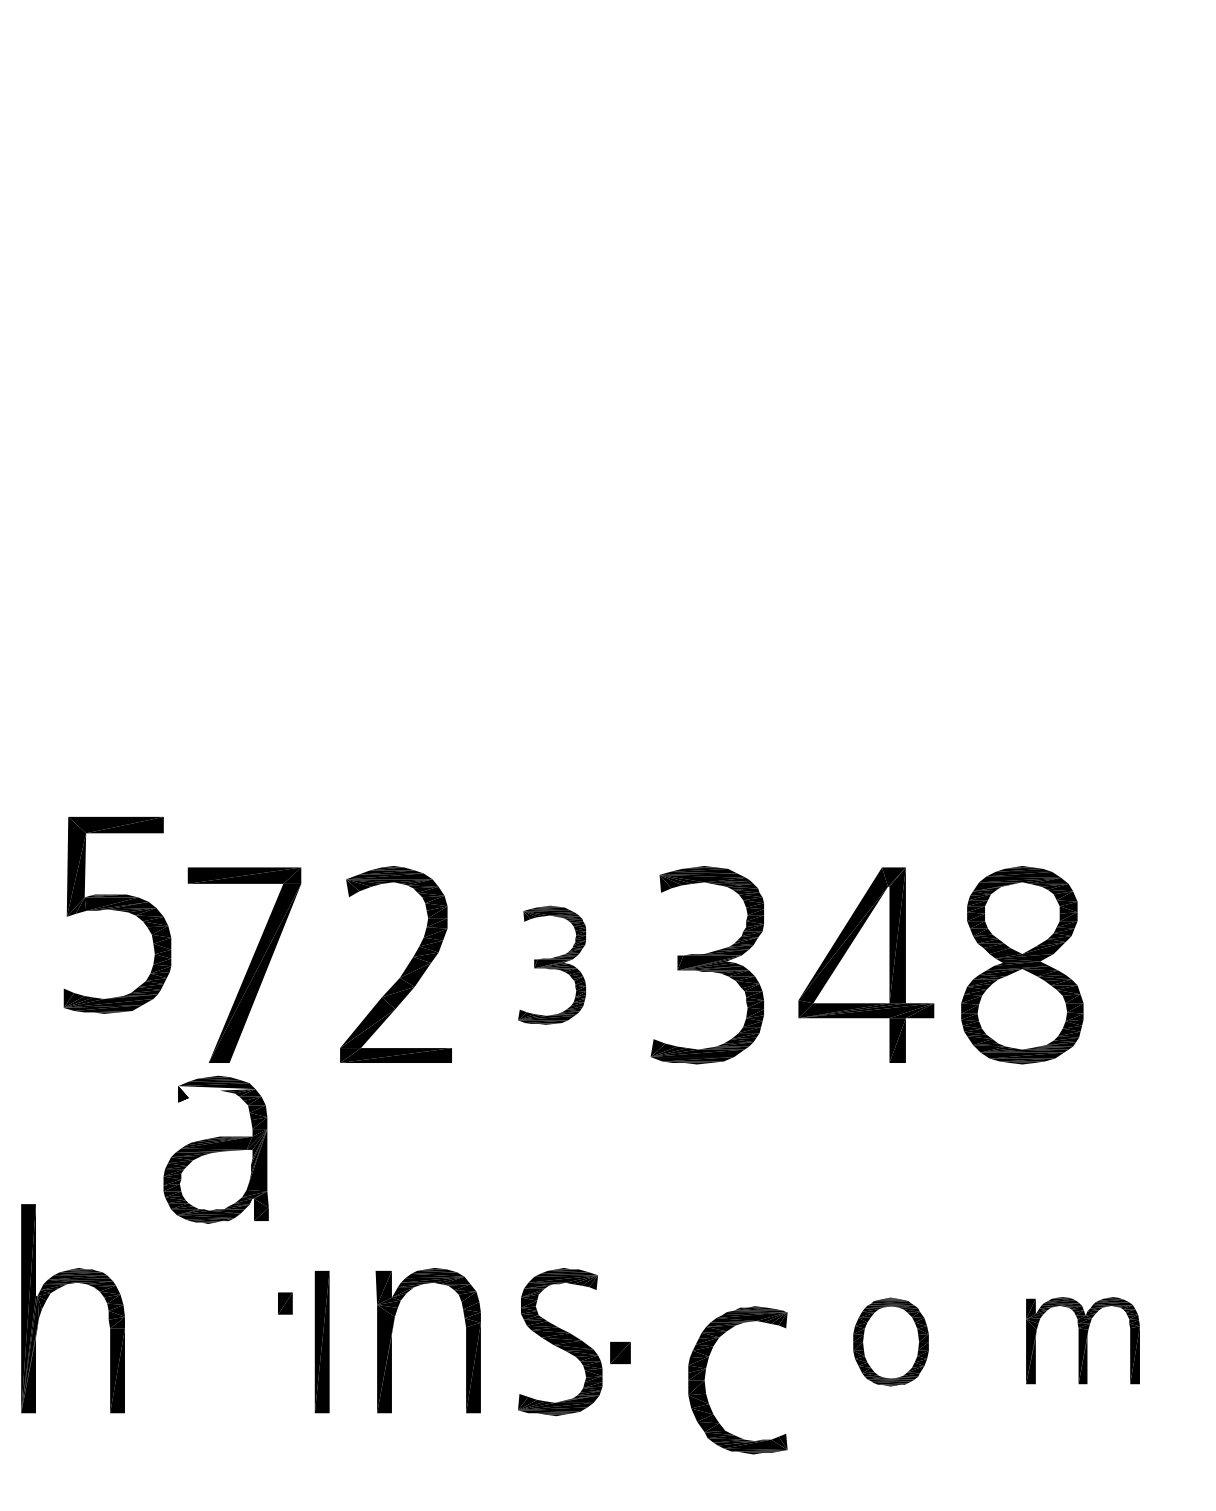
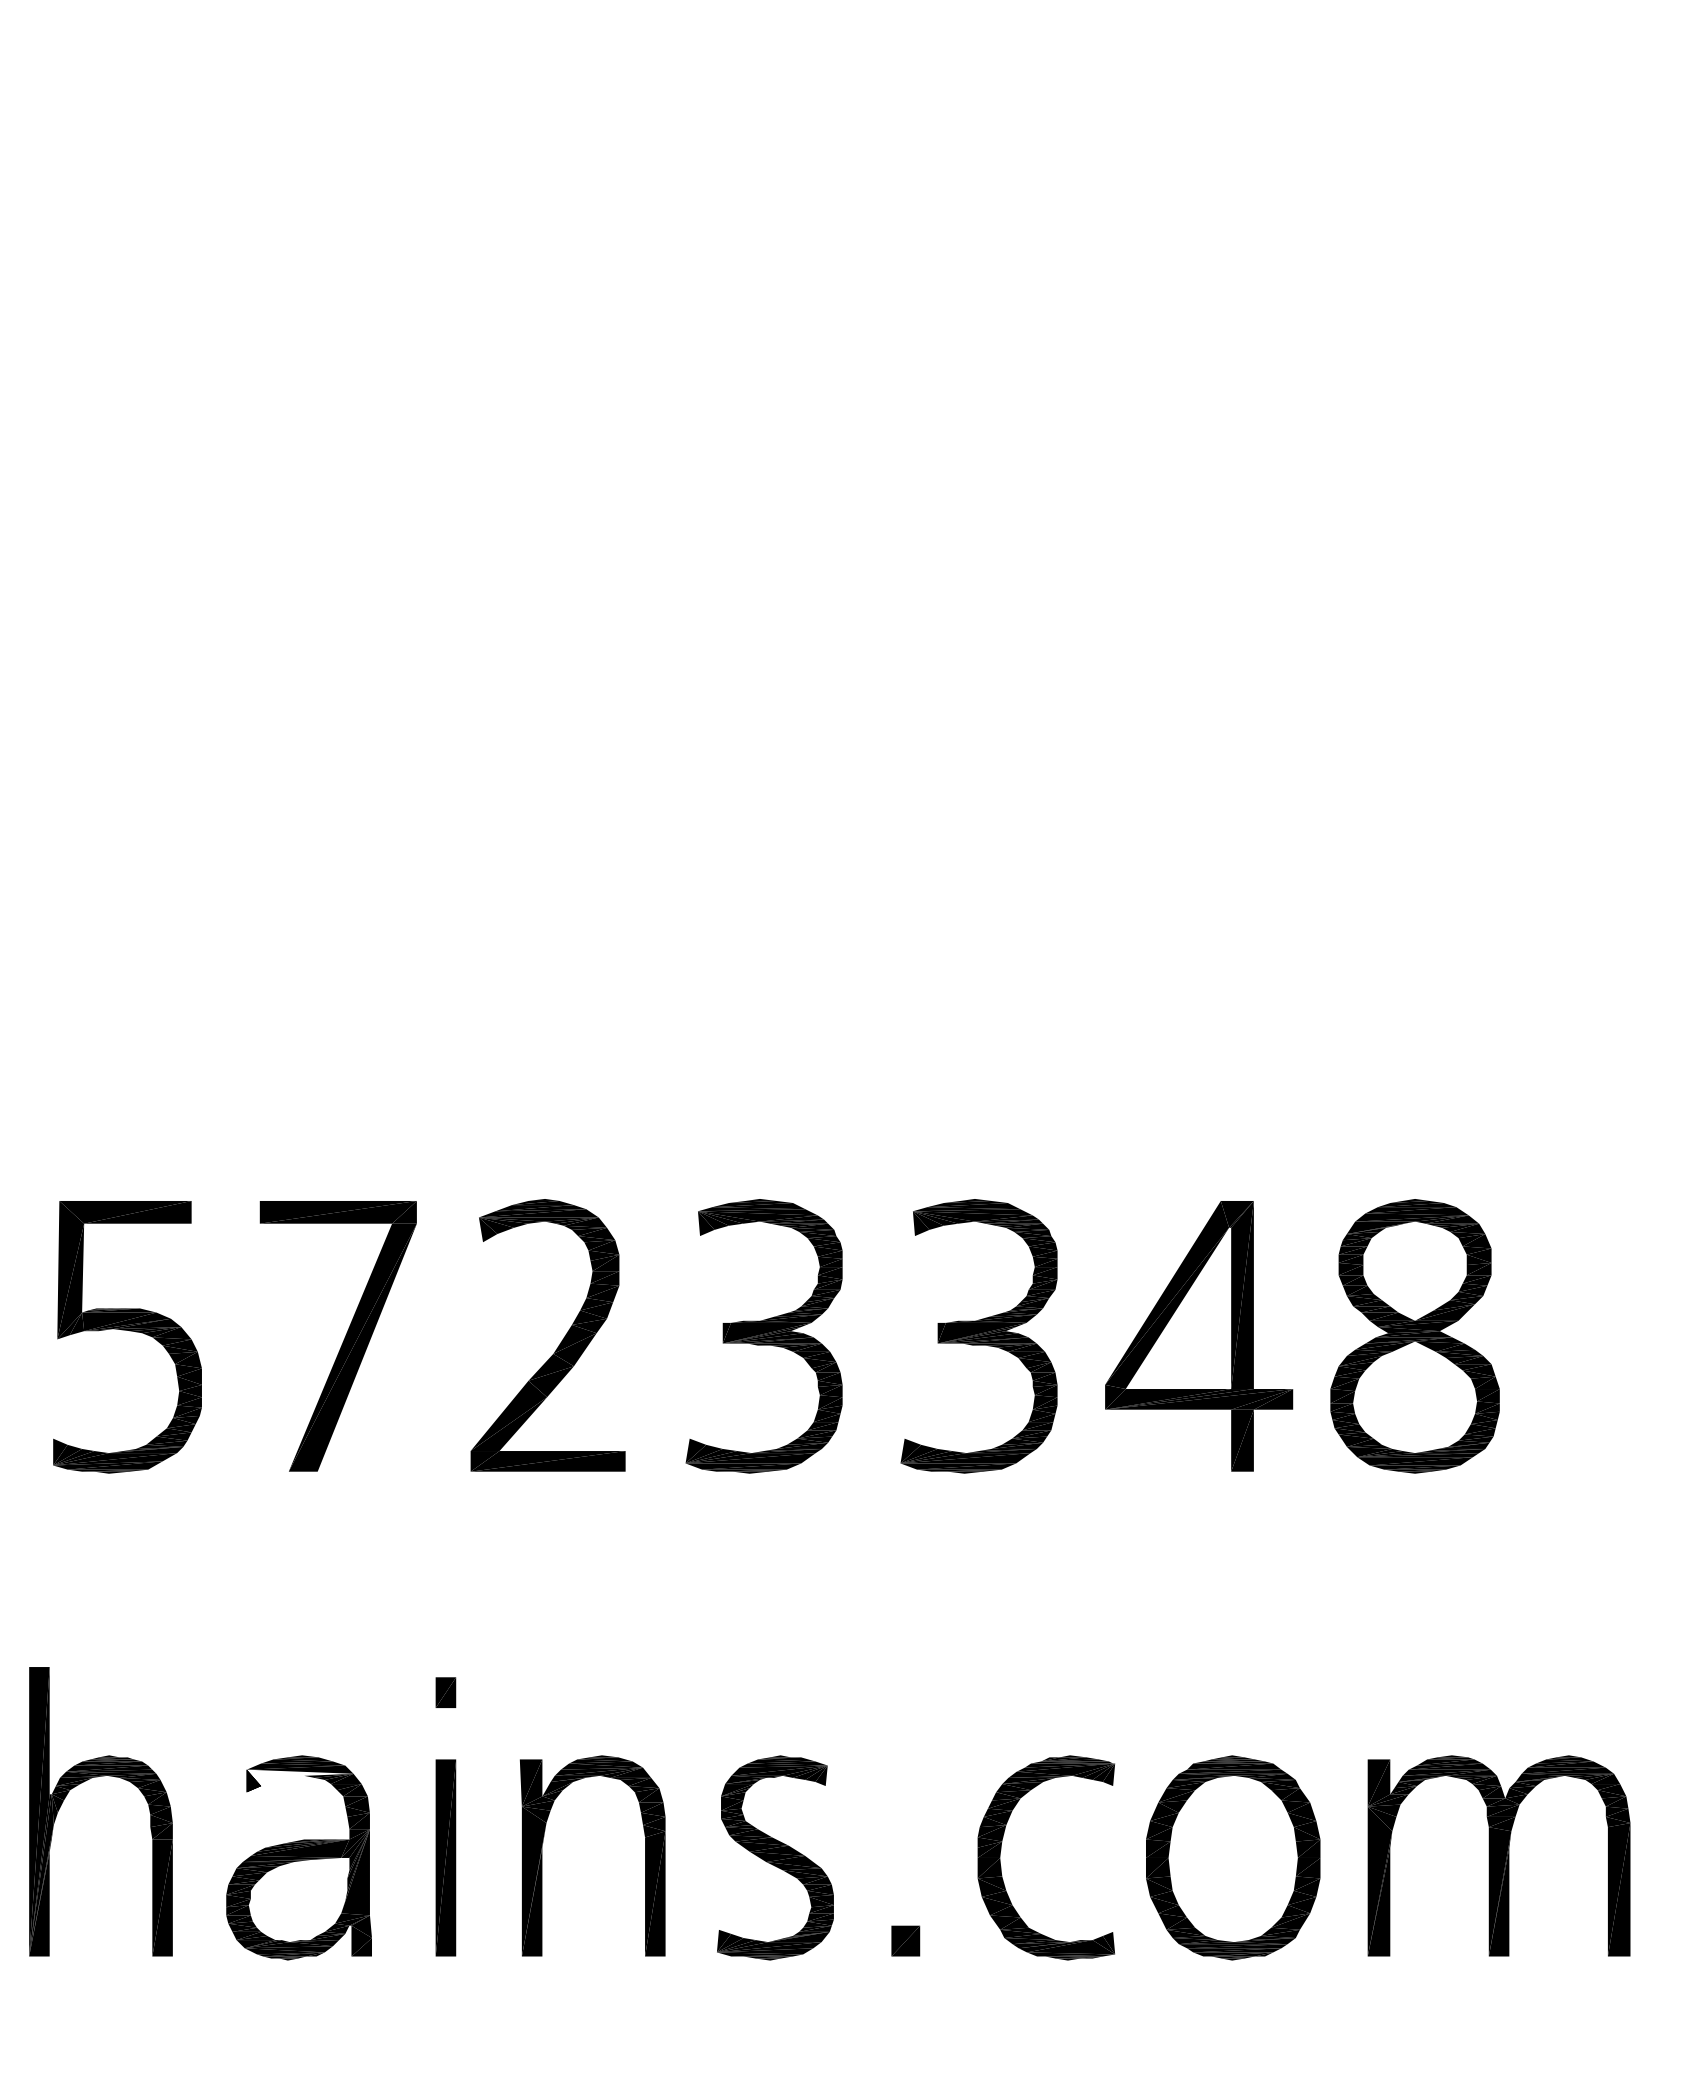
part: (118, 911) -> (129, 1331), moved
part: (551, 965) -> (763, 1336), size x1.67
part: (215, 1149) -> (298, 1857), moved
part: (285, 1303) -> (445, 1692), moved
part: (1082, 1340) -> (1498, 1855), size x1.67
part: (891, 1341) -> (1233, 1857), size x1.67
part: (620, 1352) -> (905, 1940), moved
part: (705, 1374) -> (1001, 1850), moved

